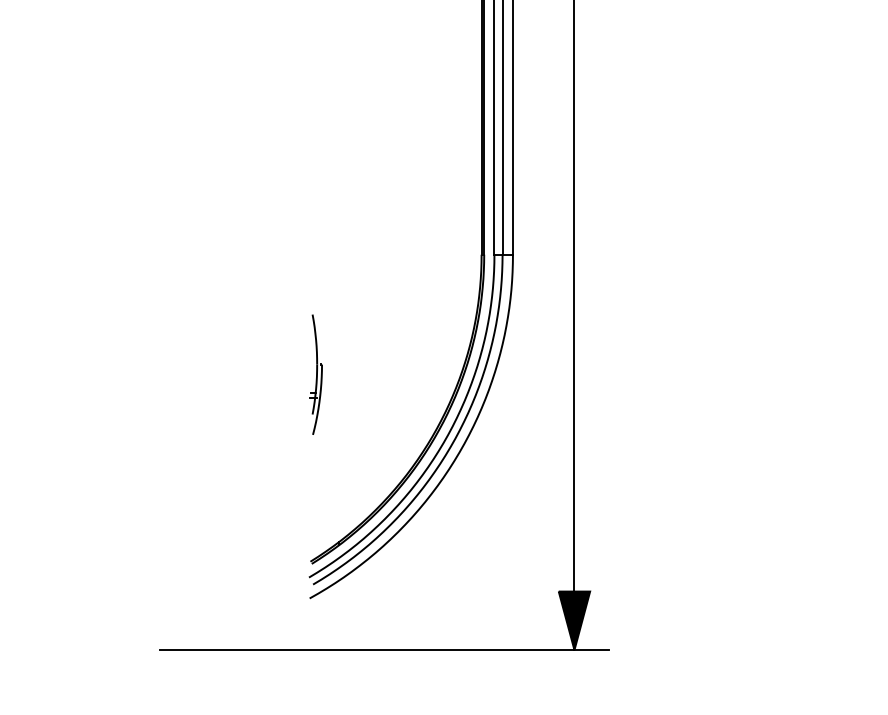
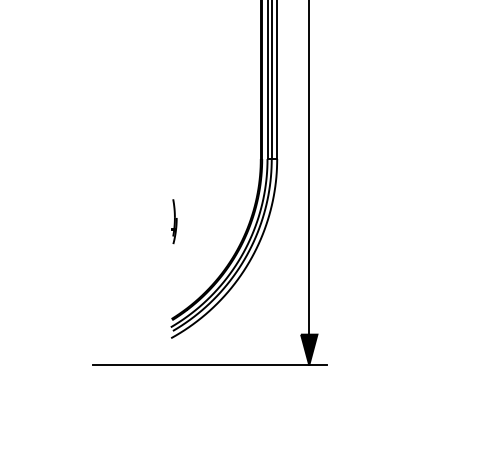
part: (316, 374) -> (174, 221), size x0.71

